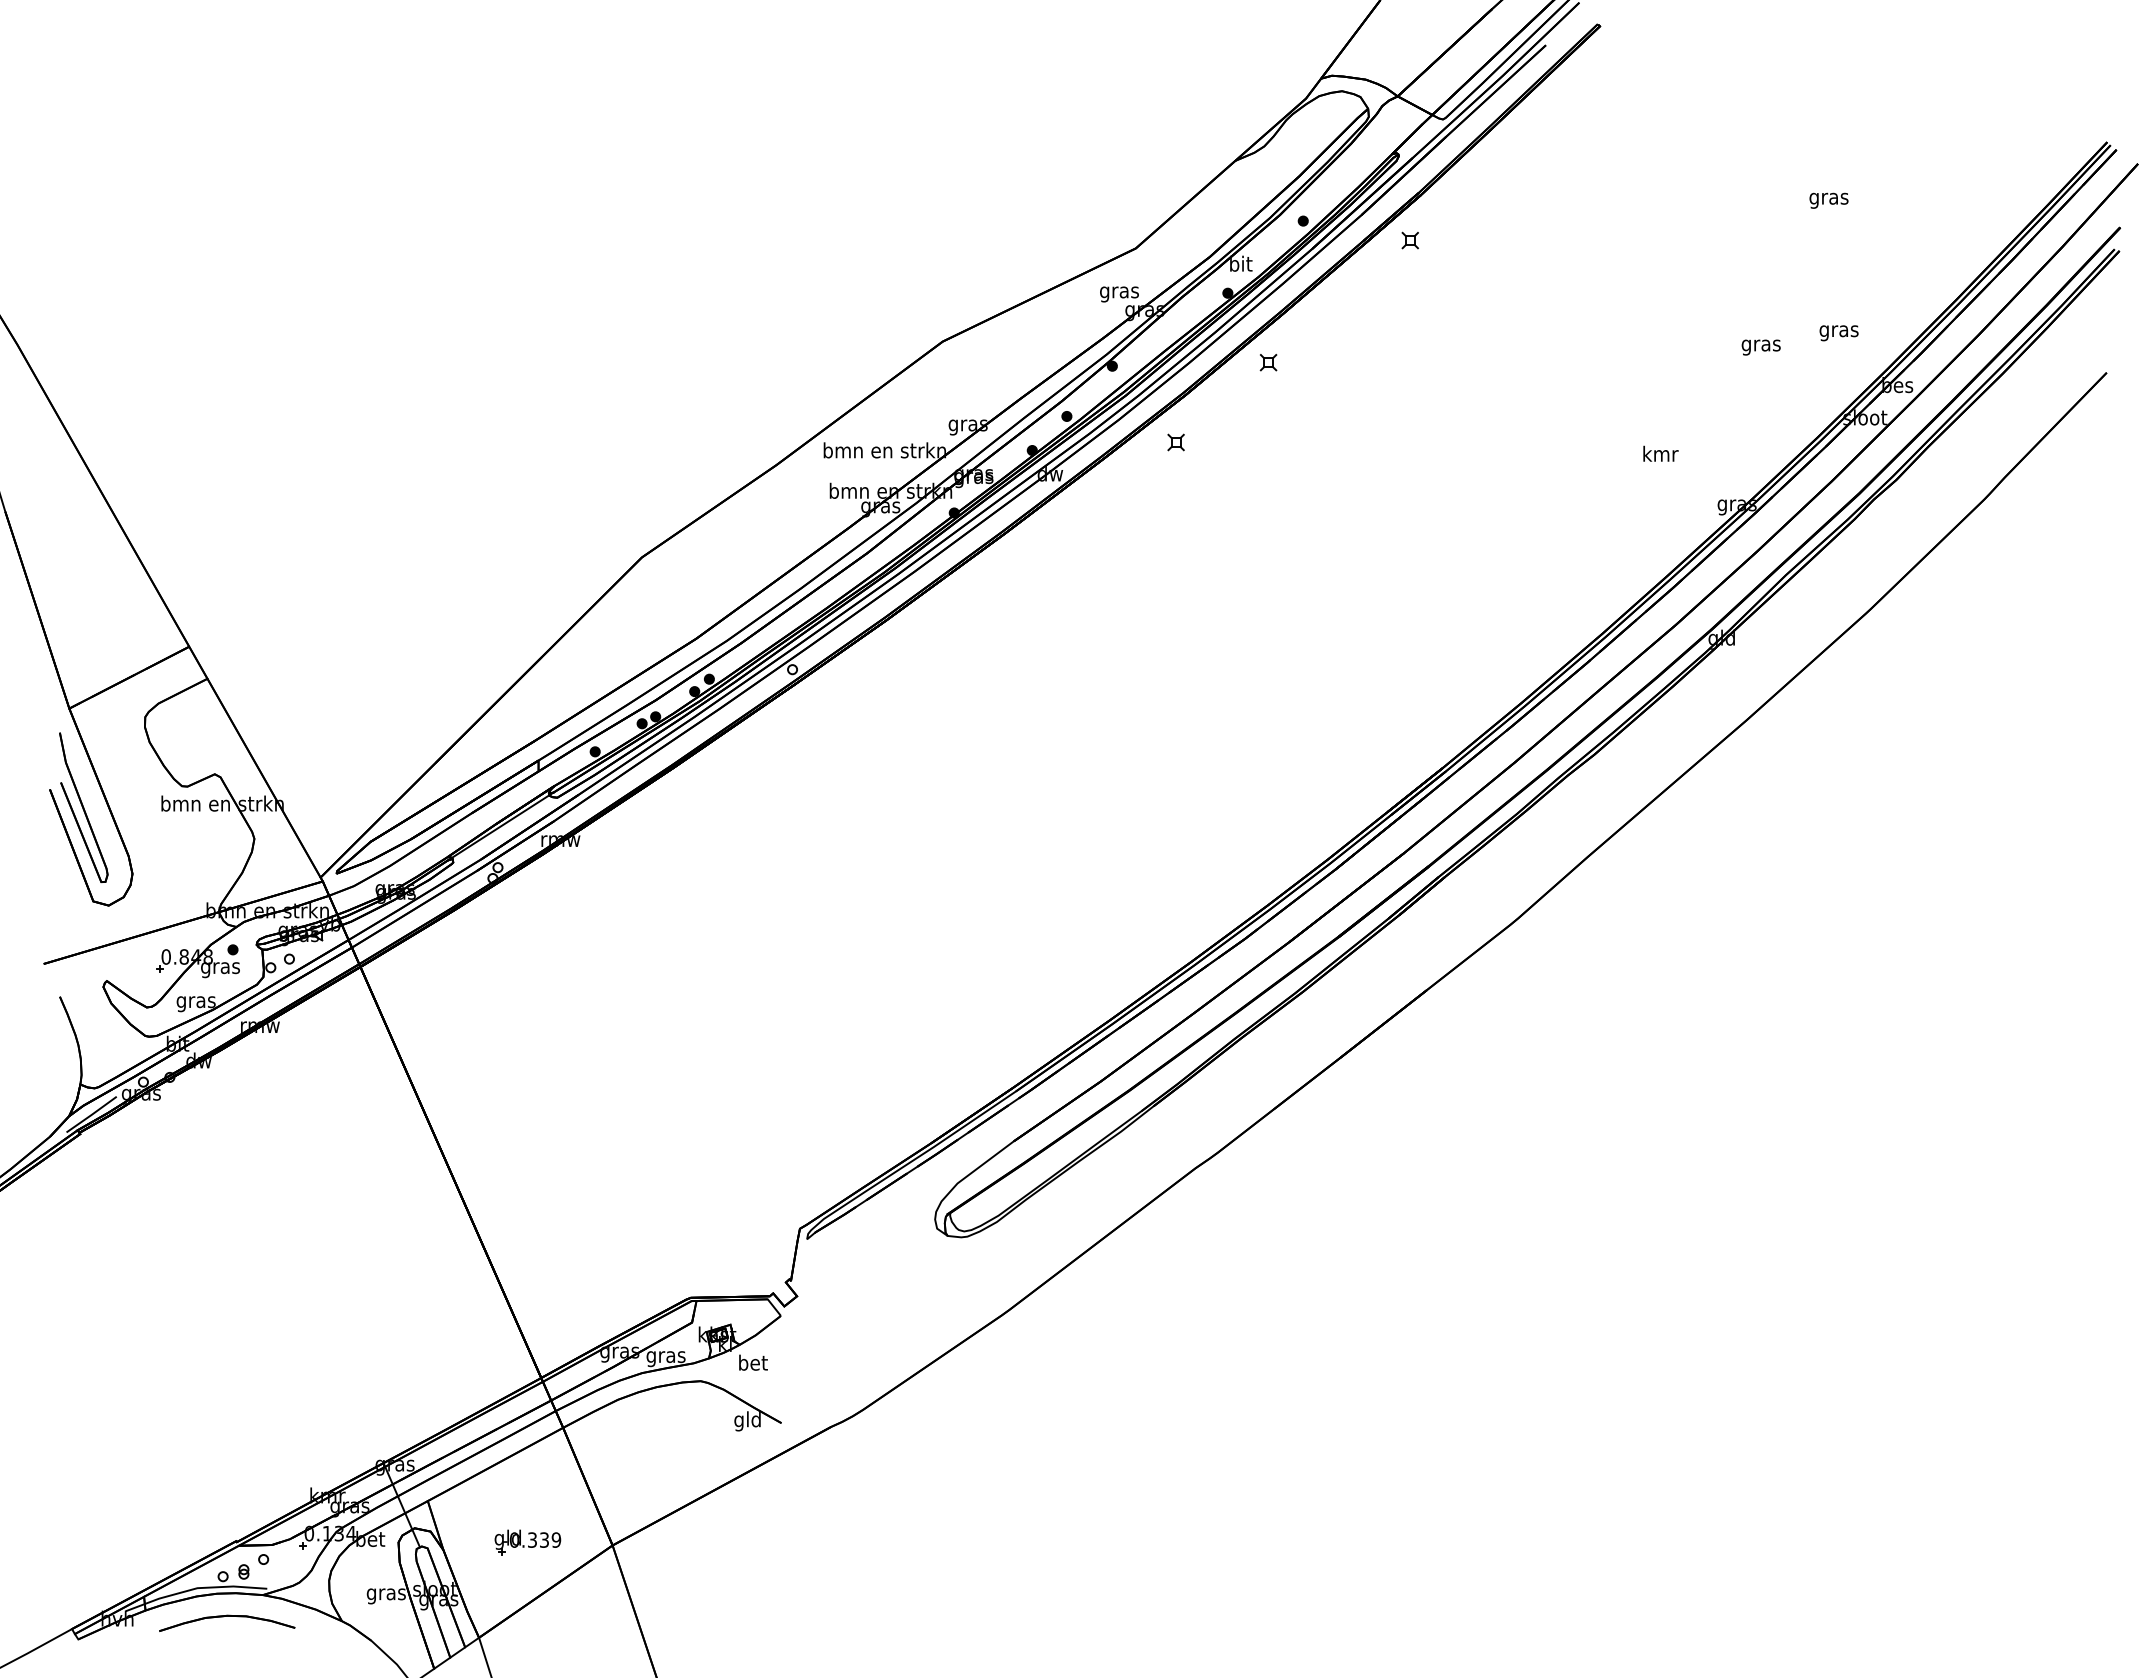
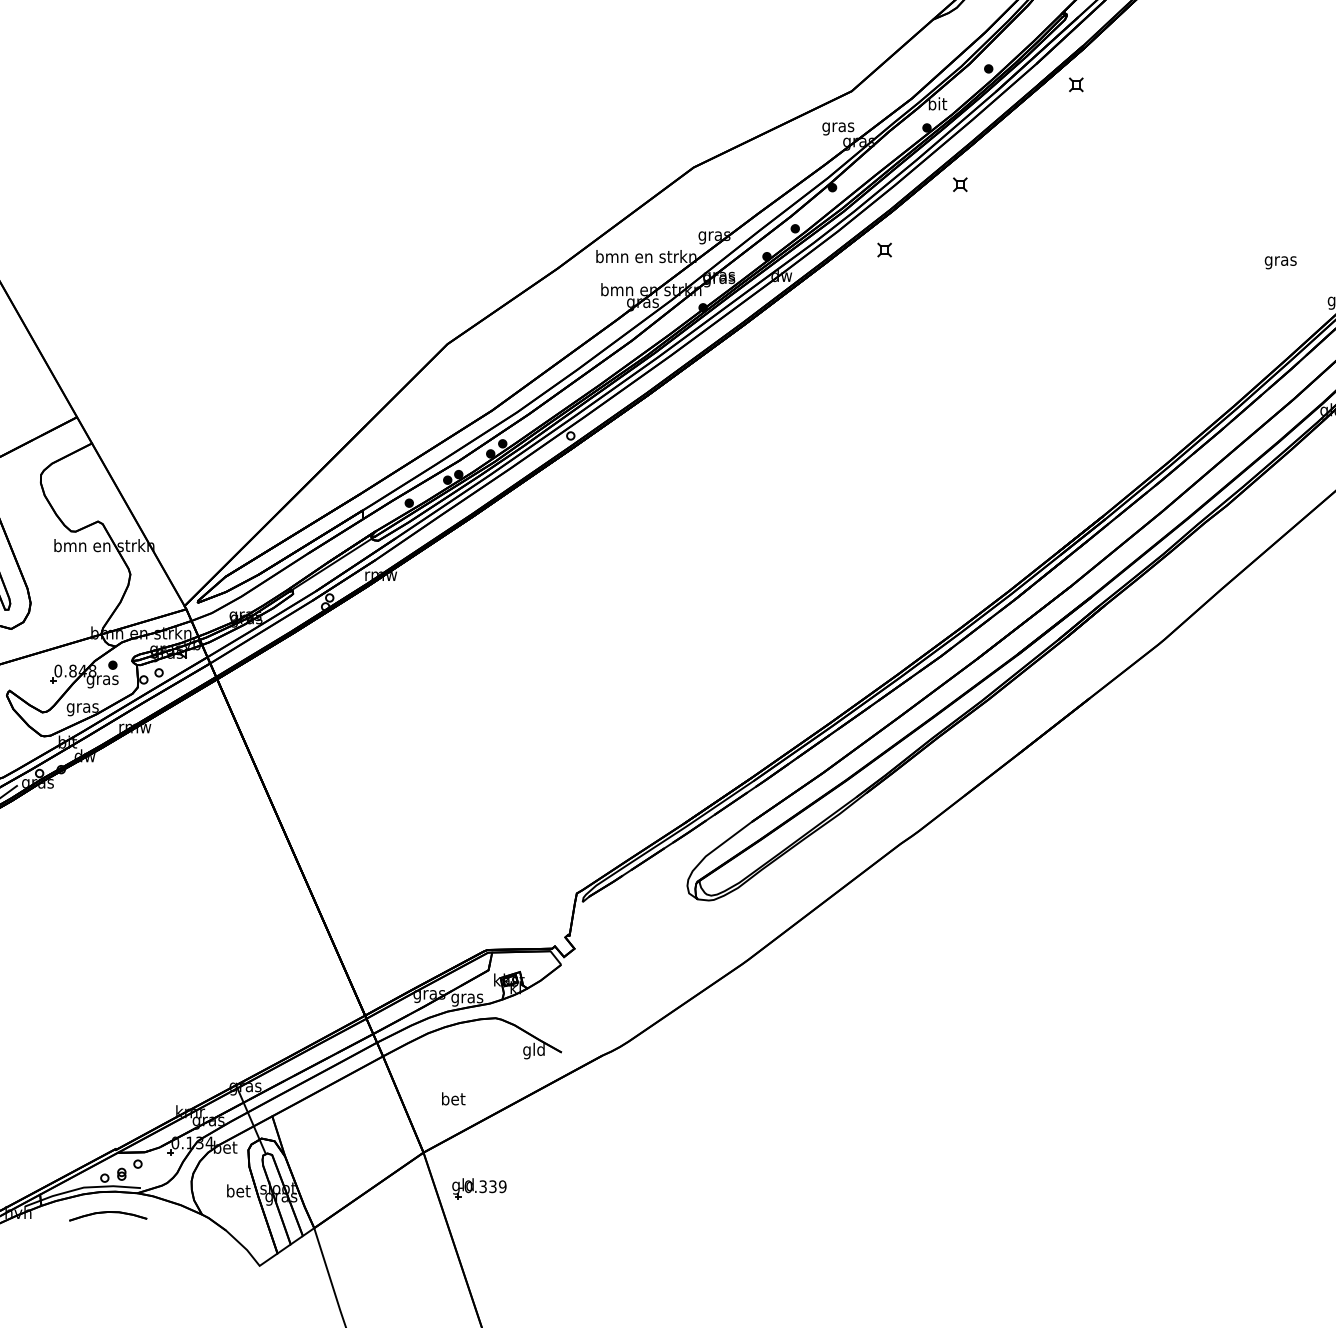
text: (1659, 455) -> (1280, 260), kmr -> gras
text: (753, 1362) -> (453, 1098), moved
part: (527, 1542) -> (479, 1188), moved
text: (385, 1594) -> (237, 1192), gras -> bet
part: (227, 1622) -> (108, 1215), size x0.7

